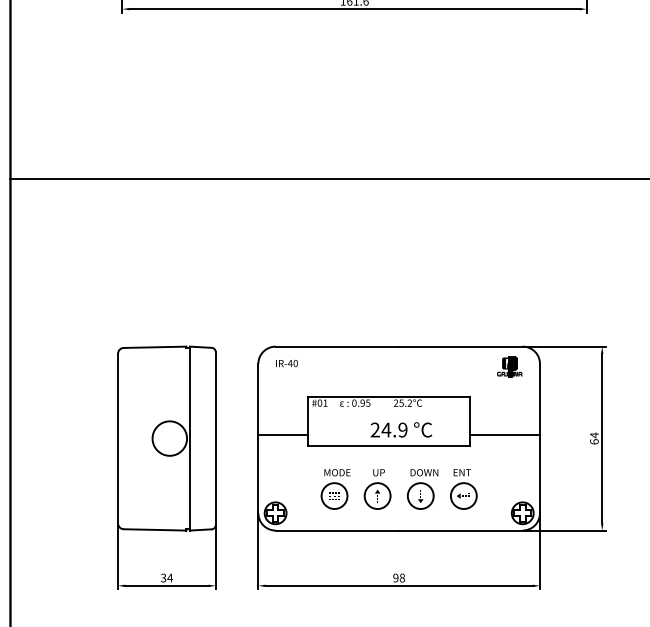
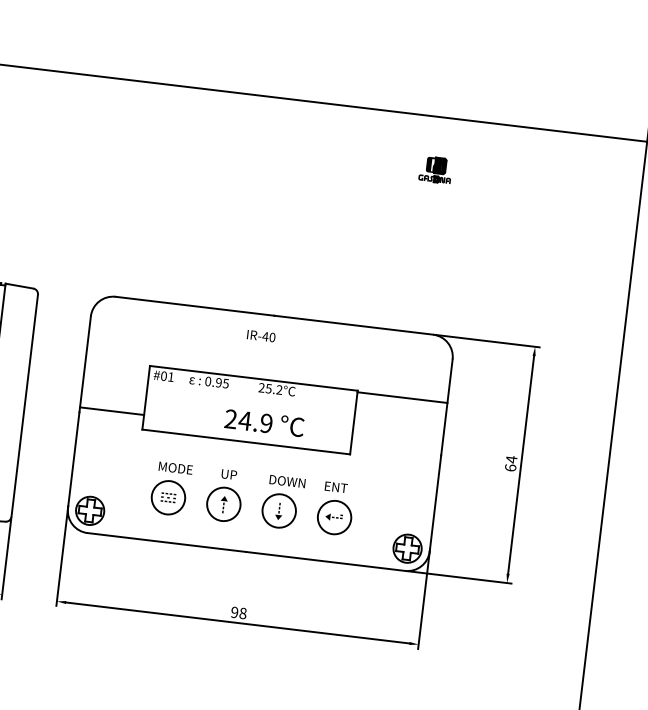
text: (286, 363) -> (260, 336), moved
part: (509, 366) -> (435, 169), moved
line: (505, 434) -> (403, 397), moved

